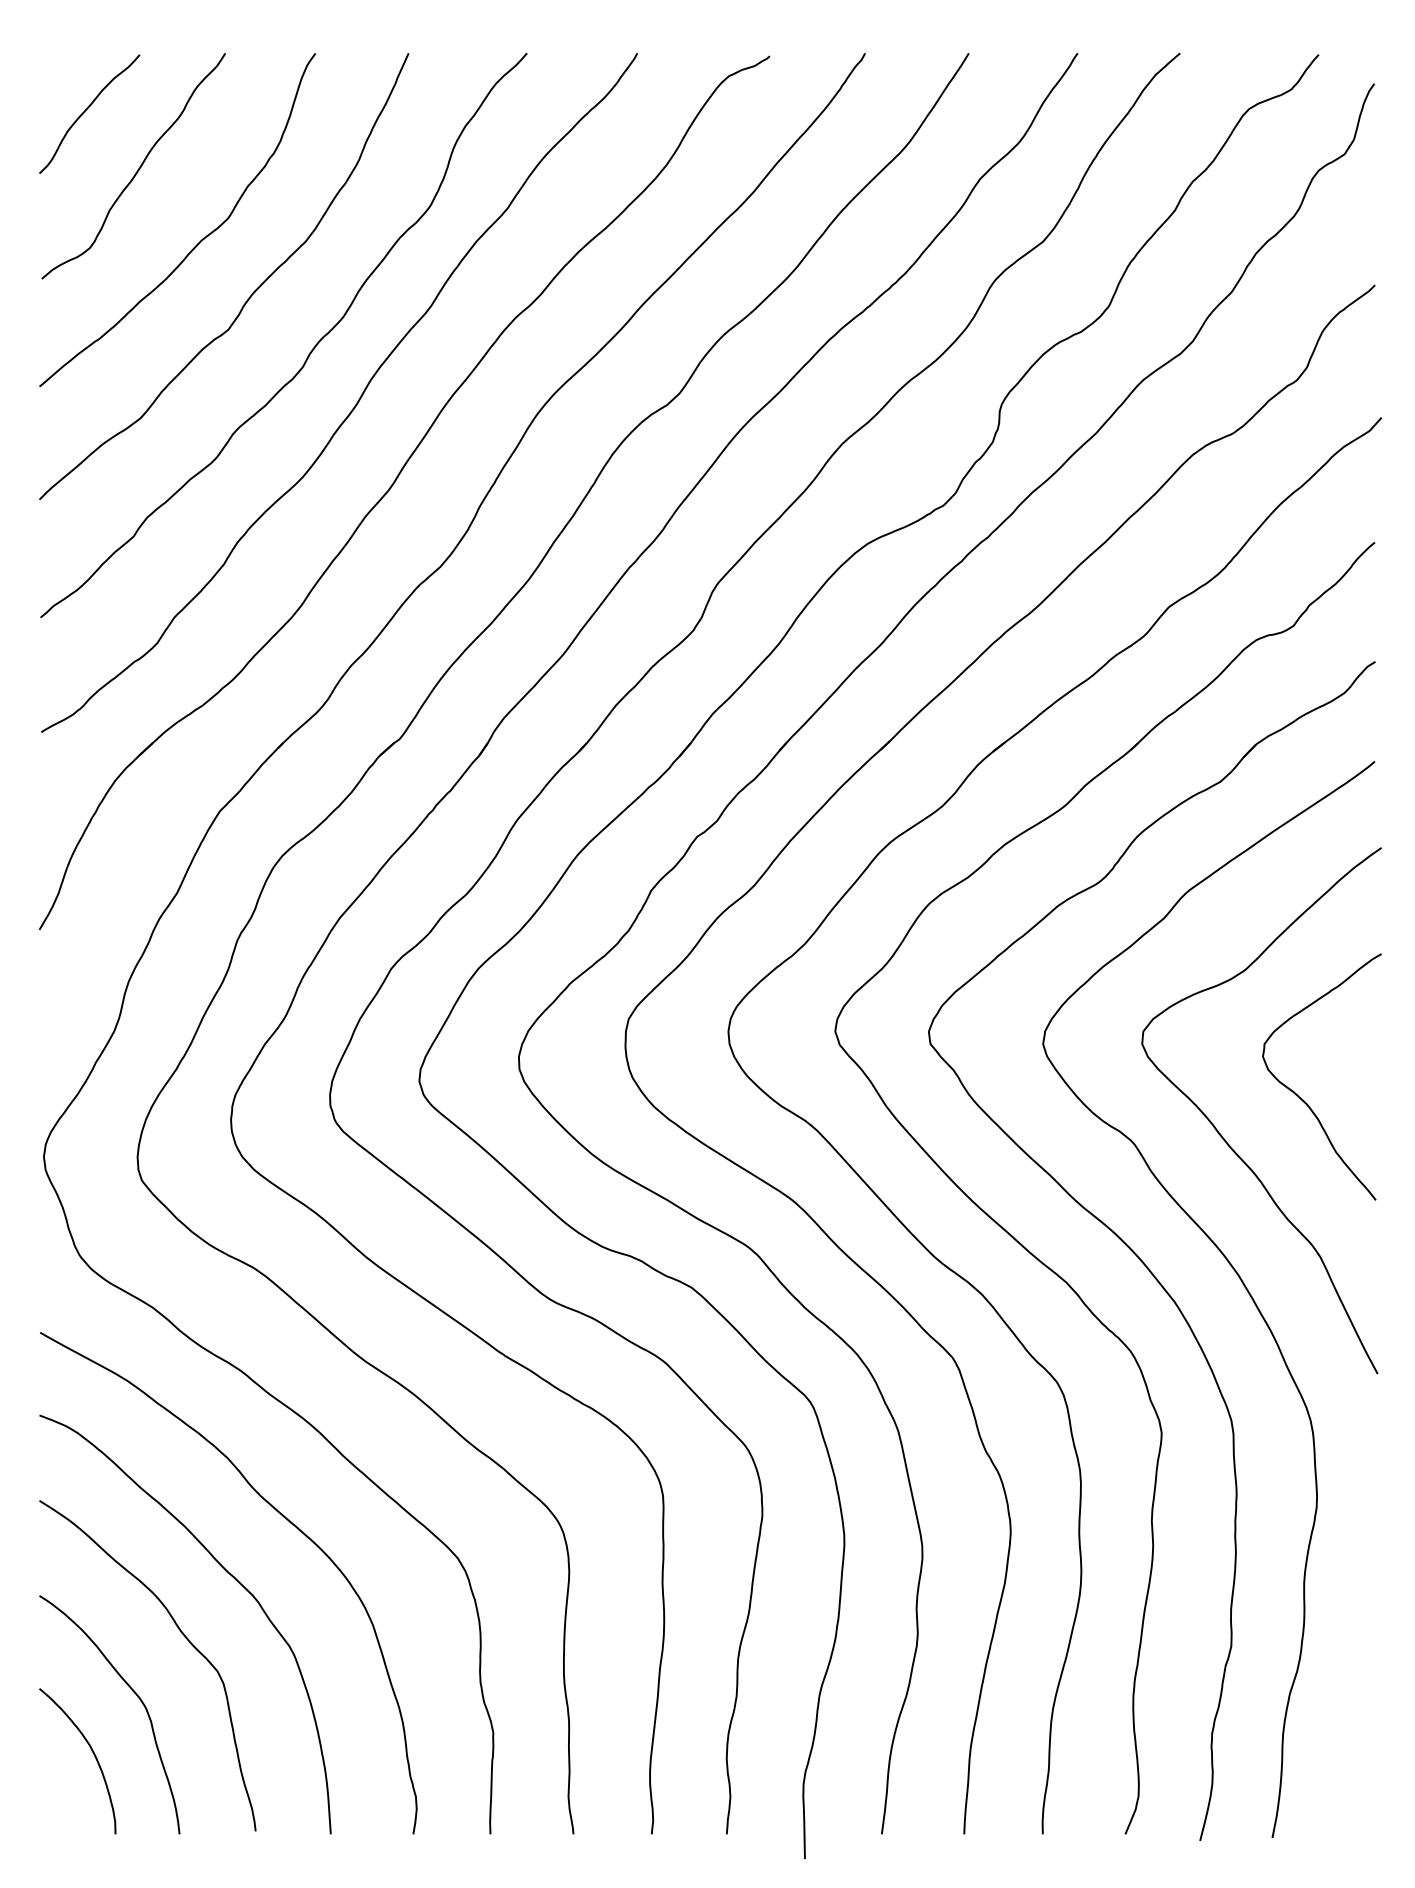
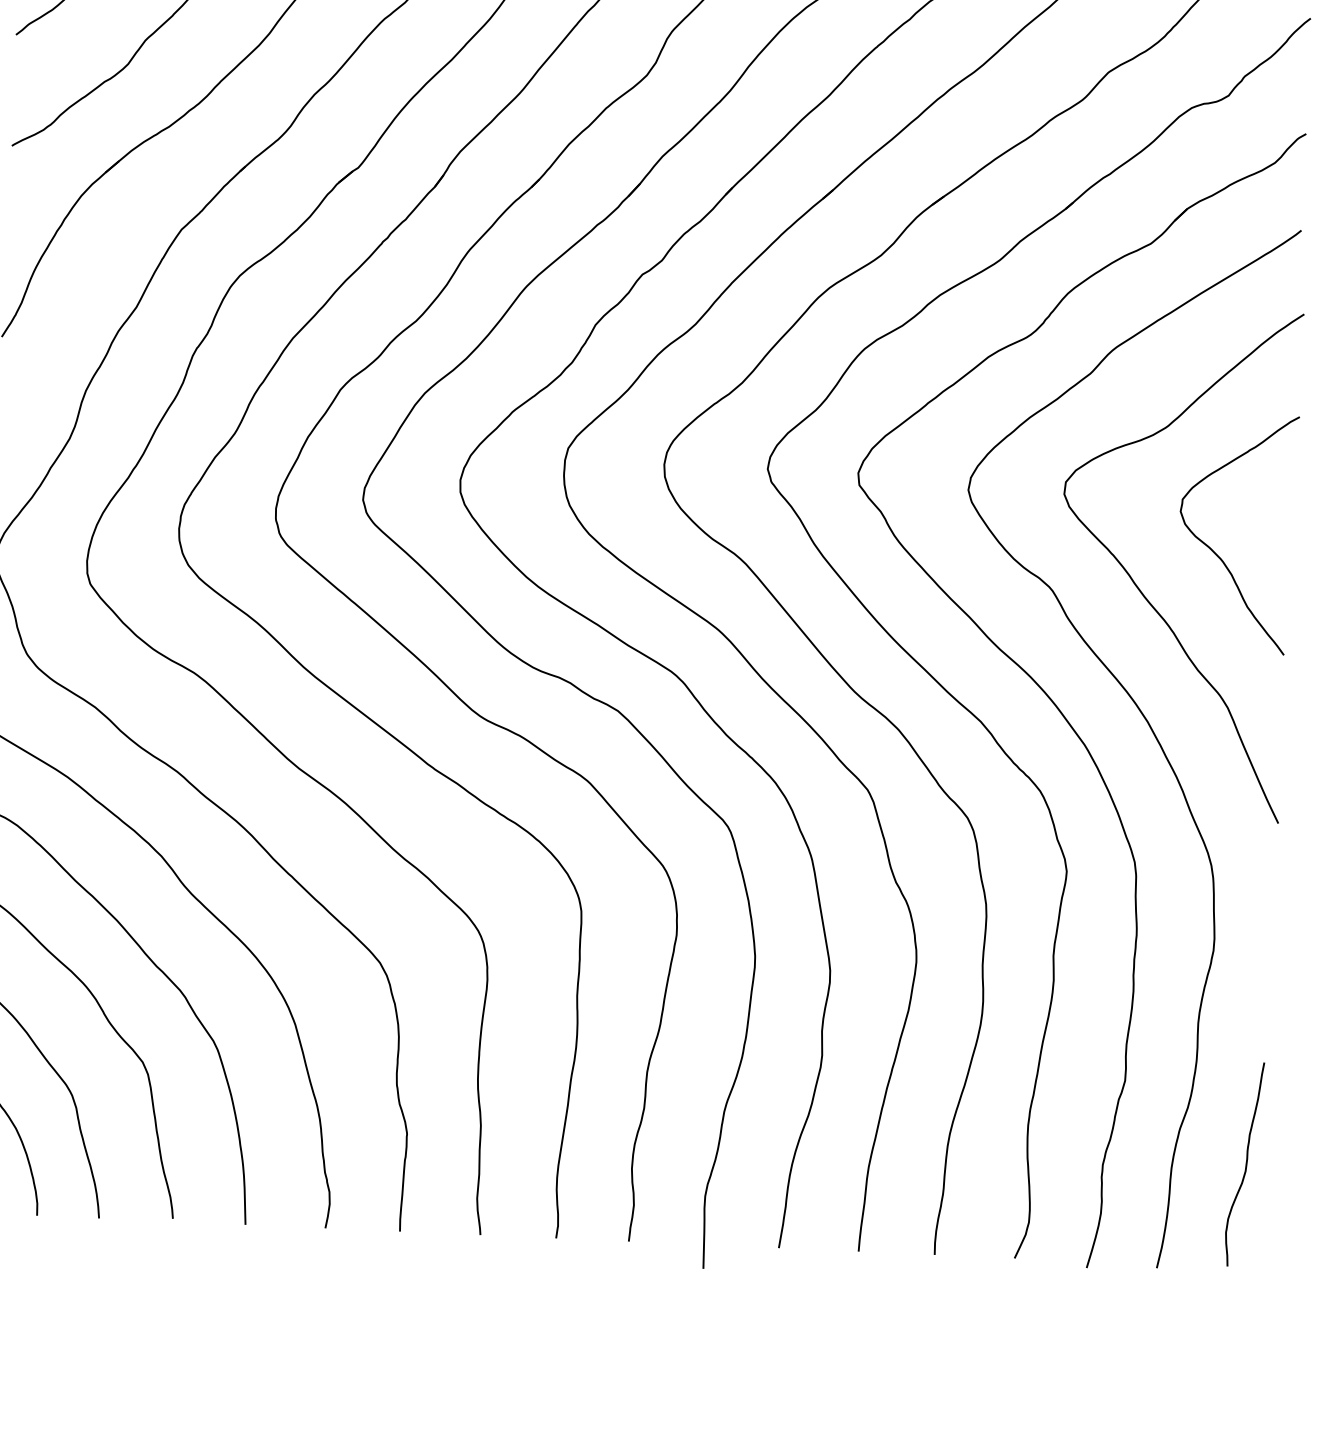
curve: (1359, 1726) -> (1245, 1163), added

